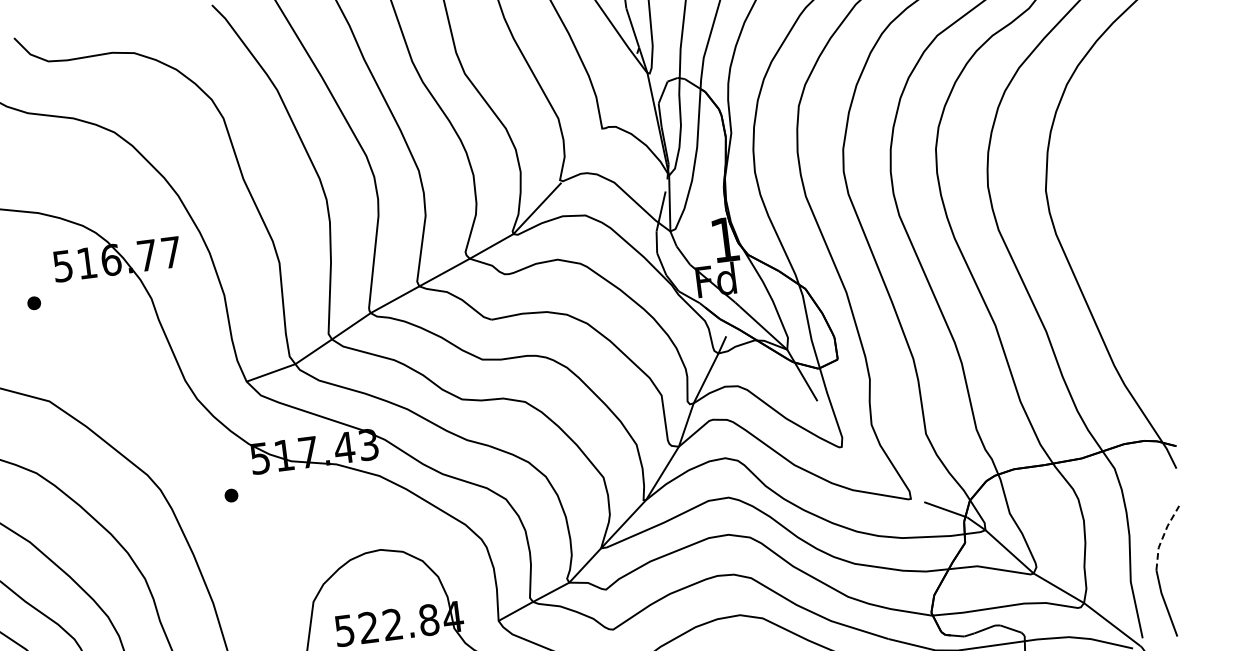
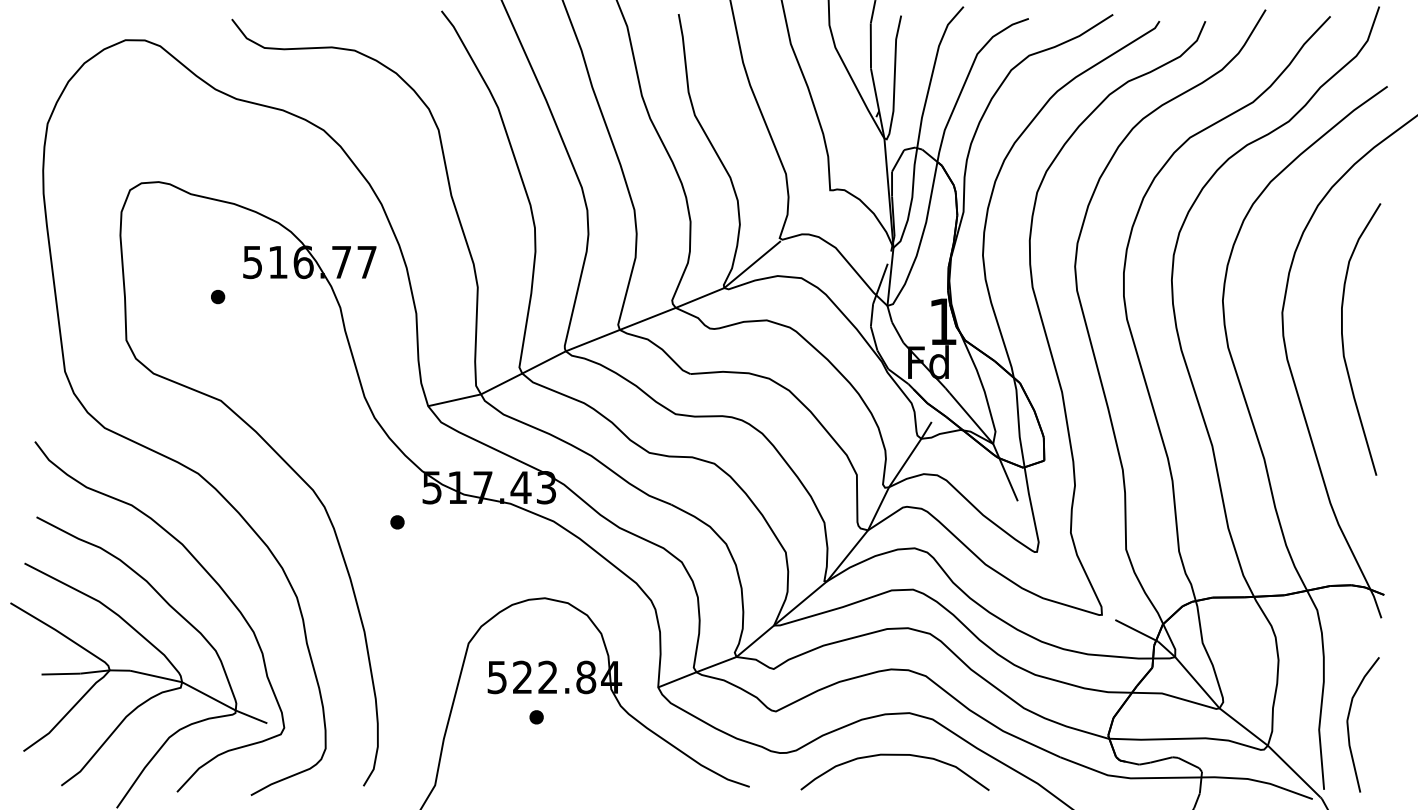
curve: (1107, 208) -> (1343, 339), added
line: (1162, 536) -> (1358, 686), dashed -> solid

